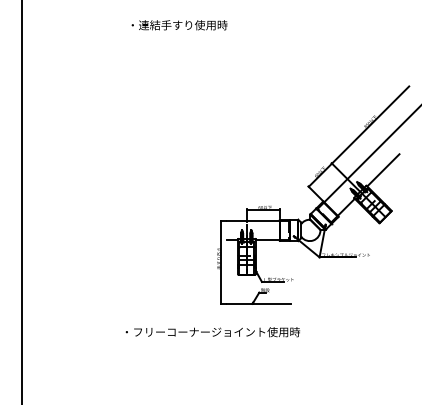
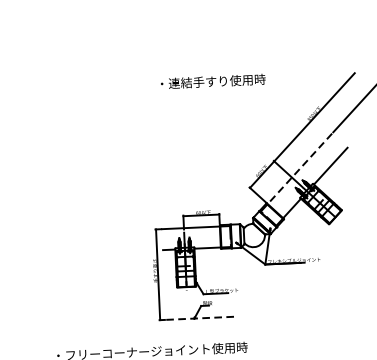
text: (179, 25) -> (213, 81), moved
line: (355, 171) -> (300, 168), solid -> dashed
line: (258, 303) -> (200, 317), solid -> dashed

